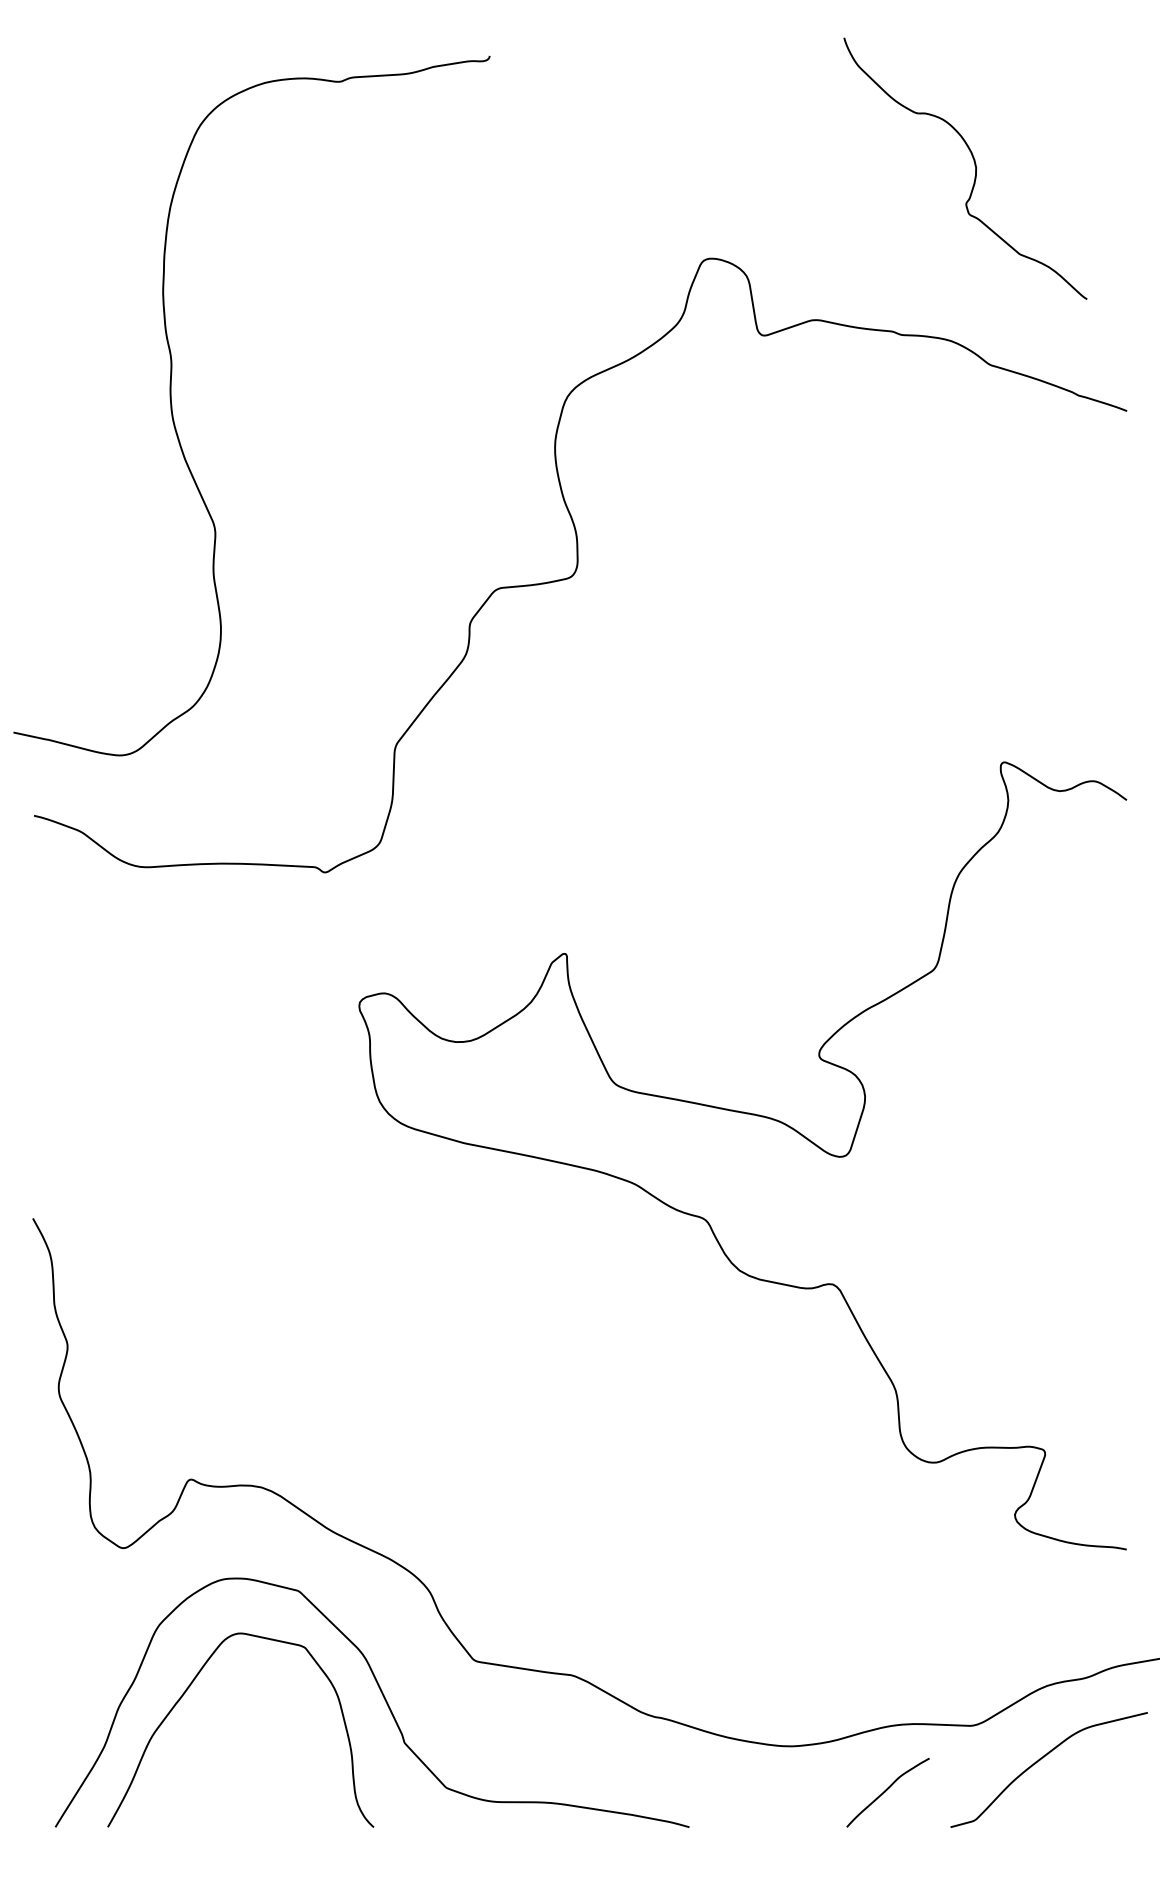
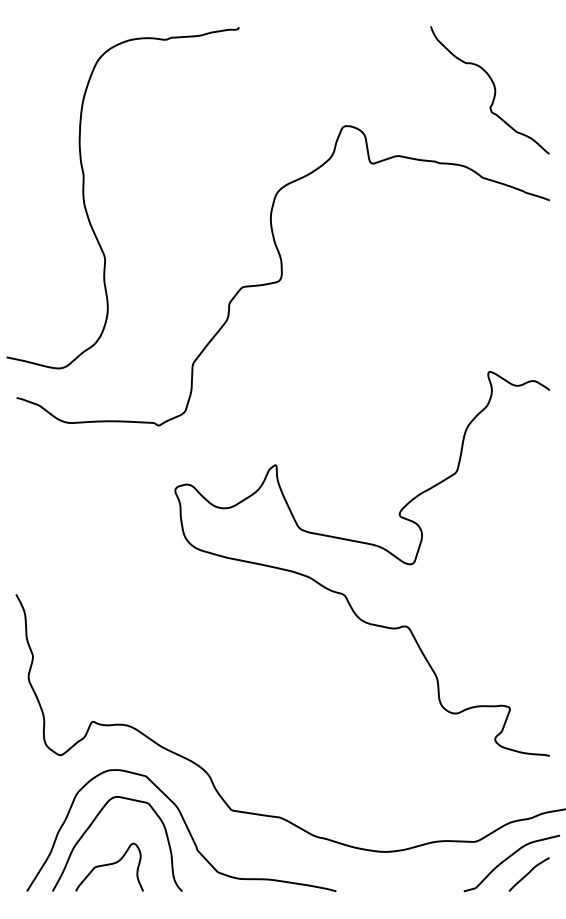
curve: (972, 163) -> (493, 87), moved
curve: (224, 1774) -> (109, 865), added
curve: (886, 1792) -> (528, 874), moved

